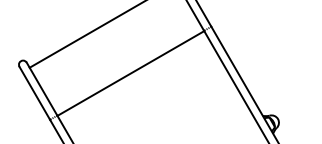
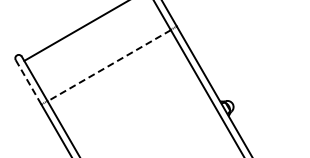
line: (129, 74) -> (108, 66), solid -> dashed
line: (34, 93) -> (28, 82), solid -> dashed

